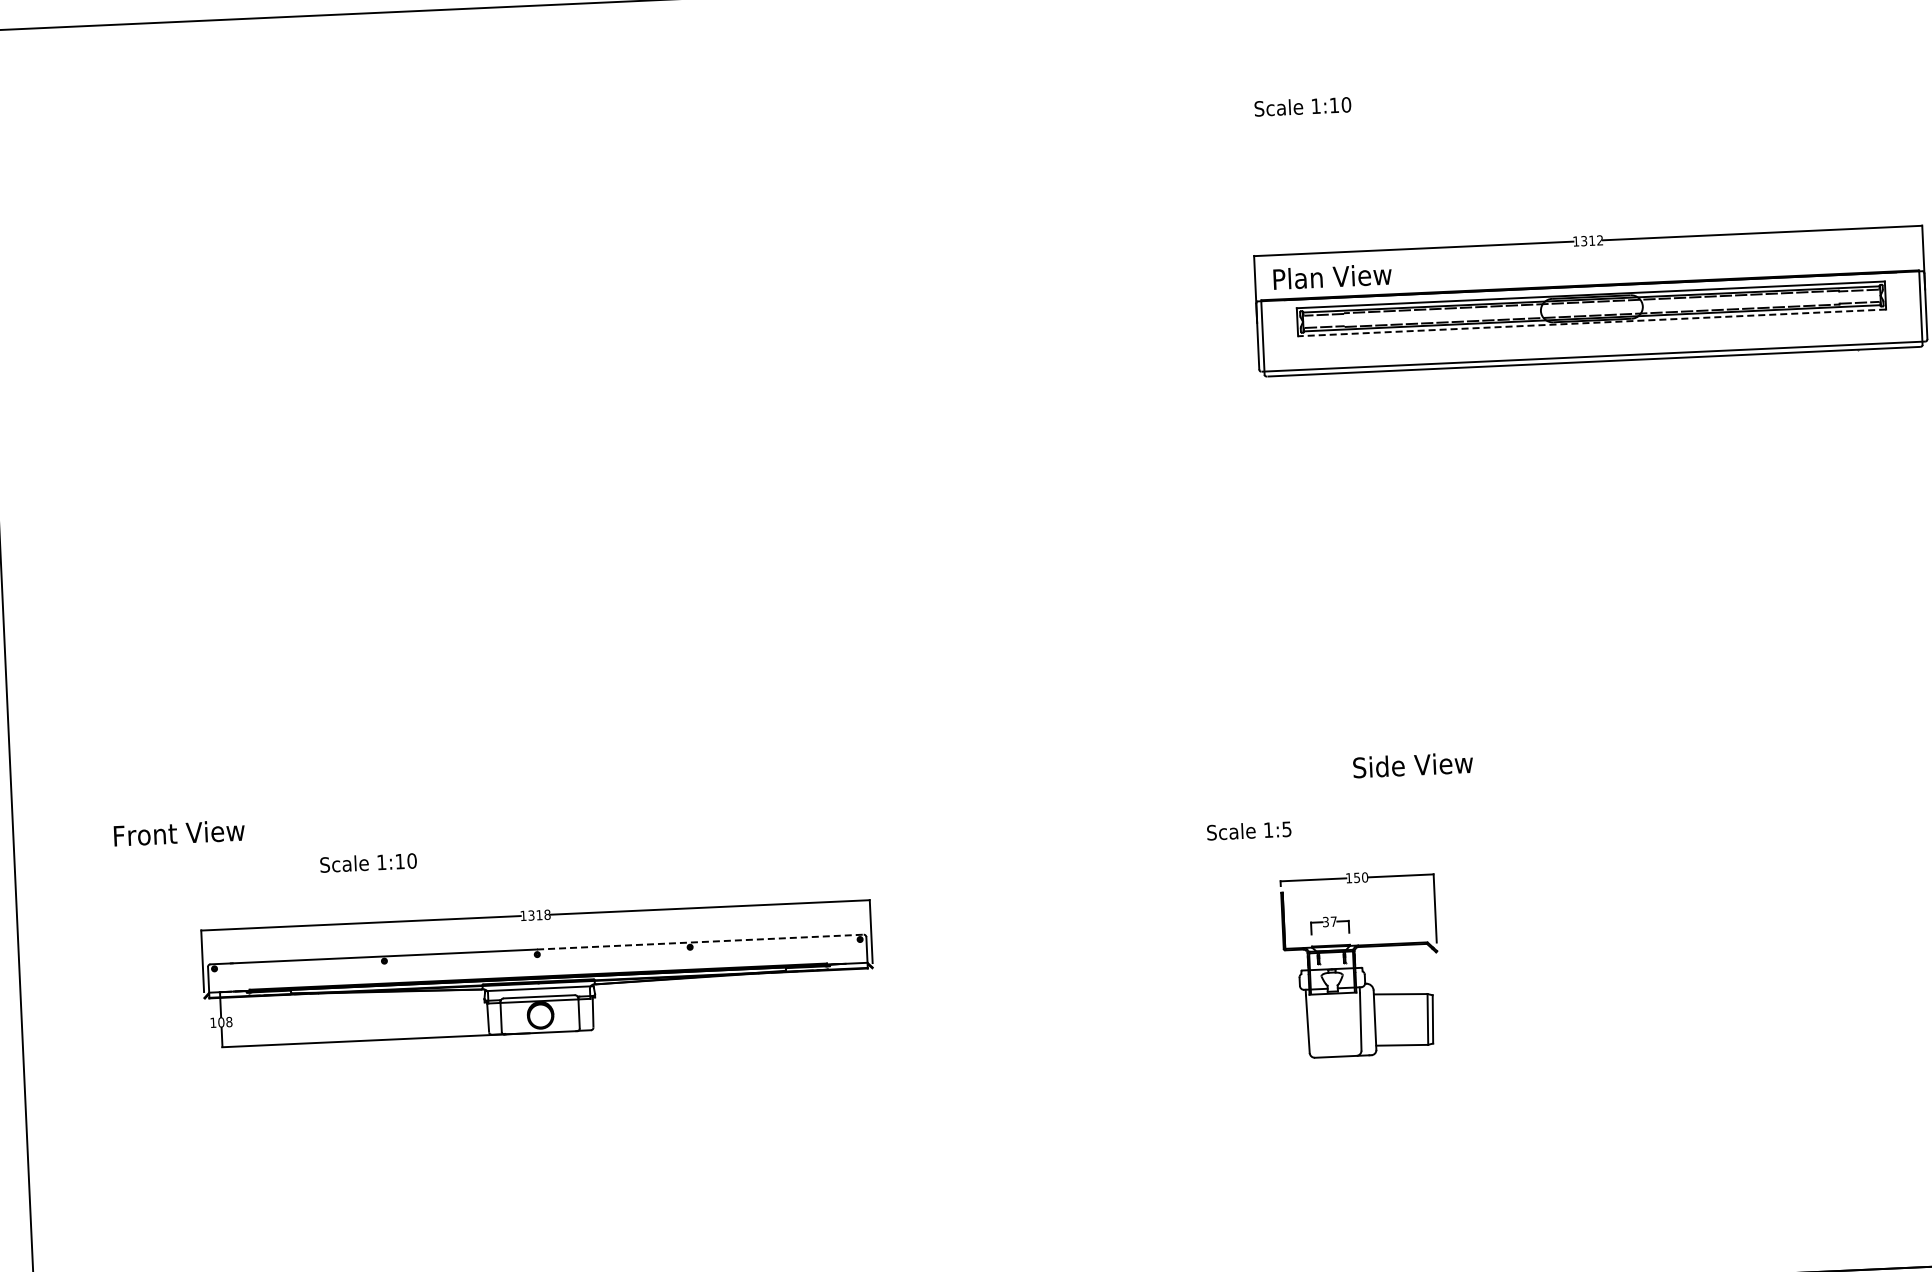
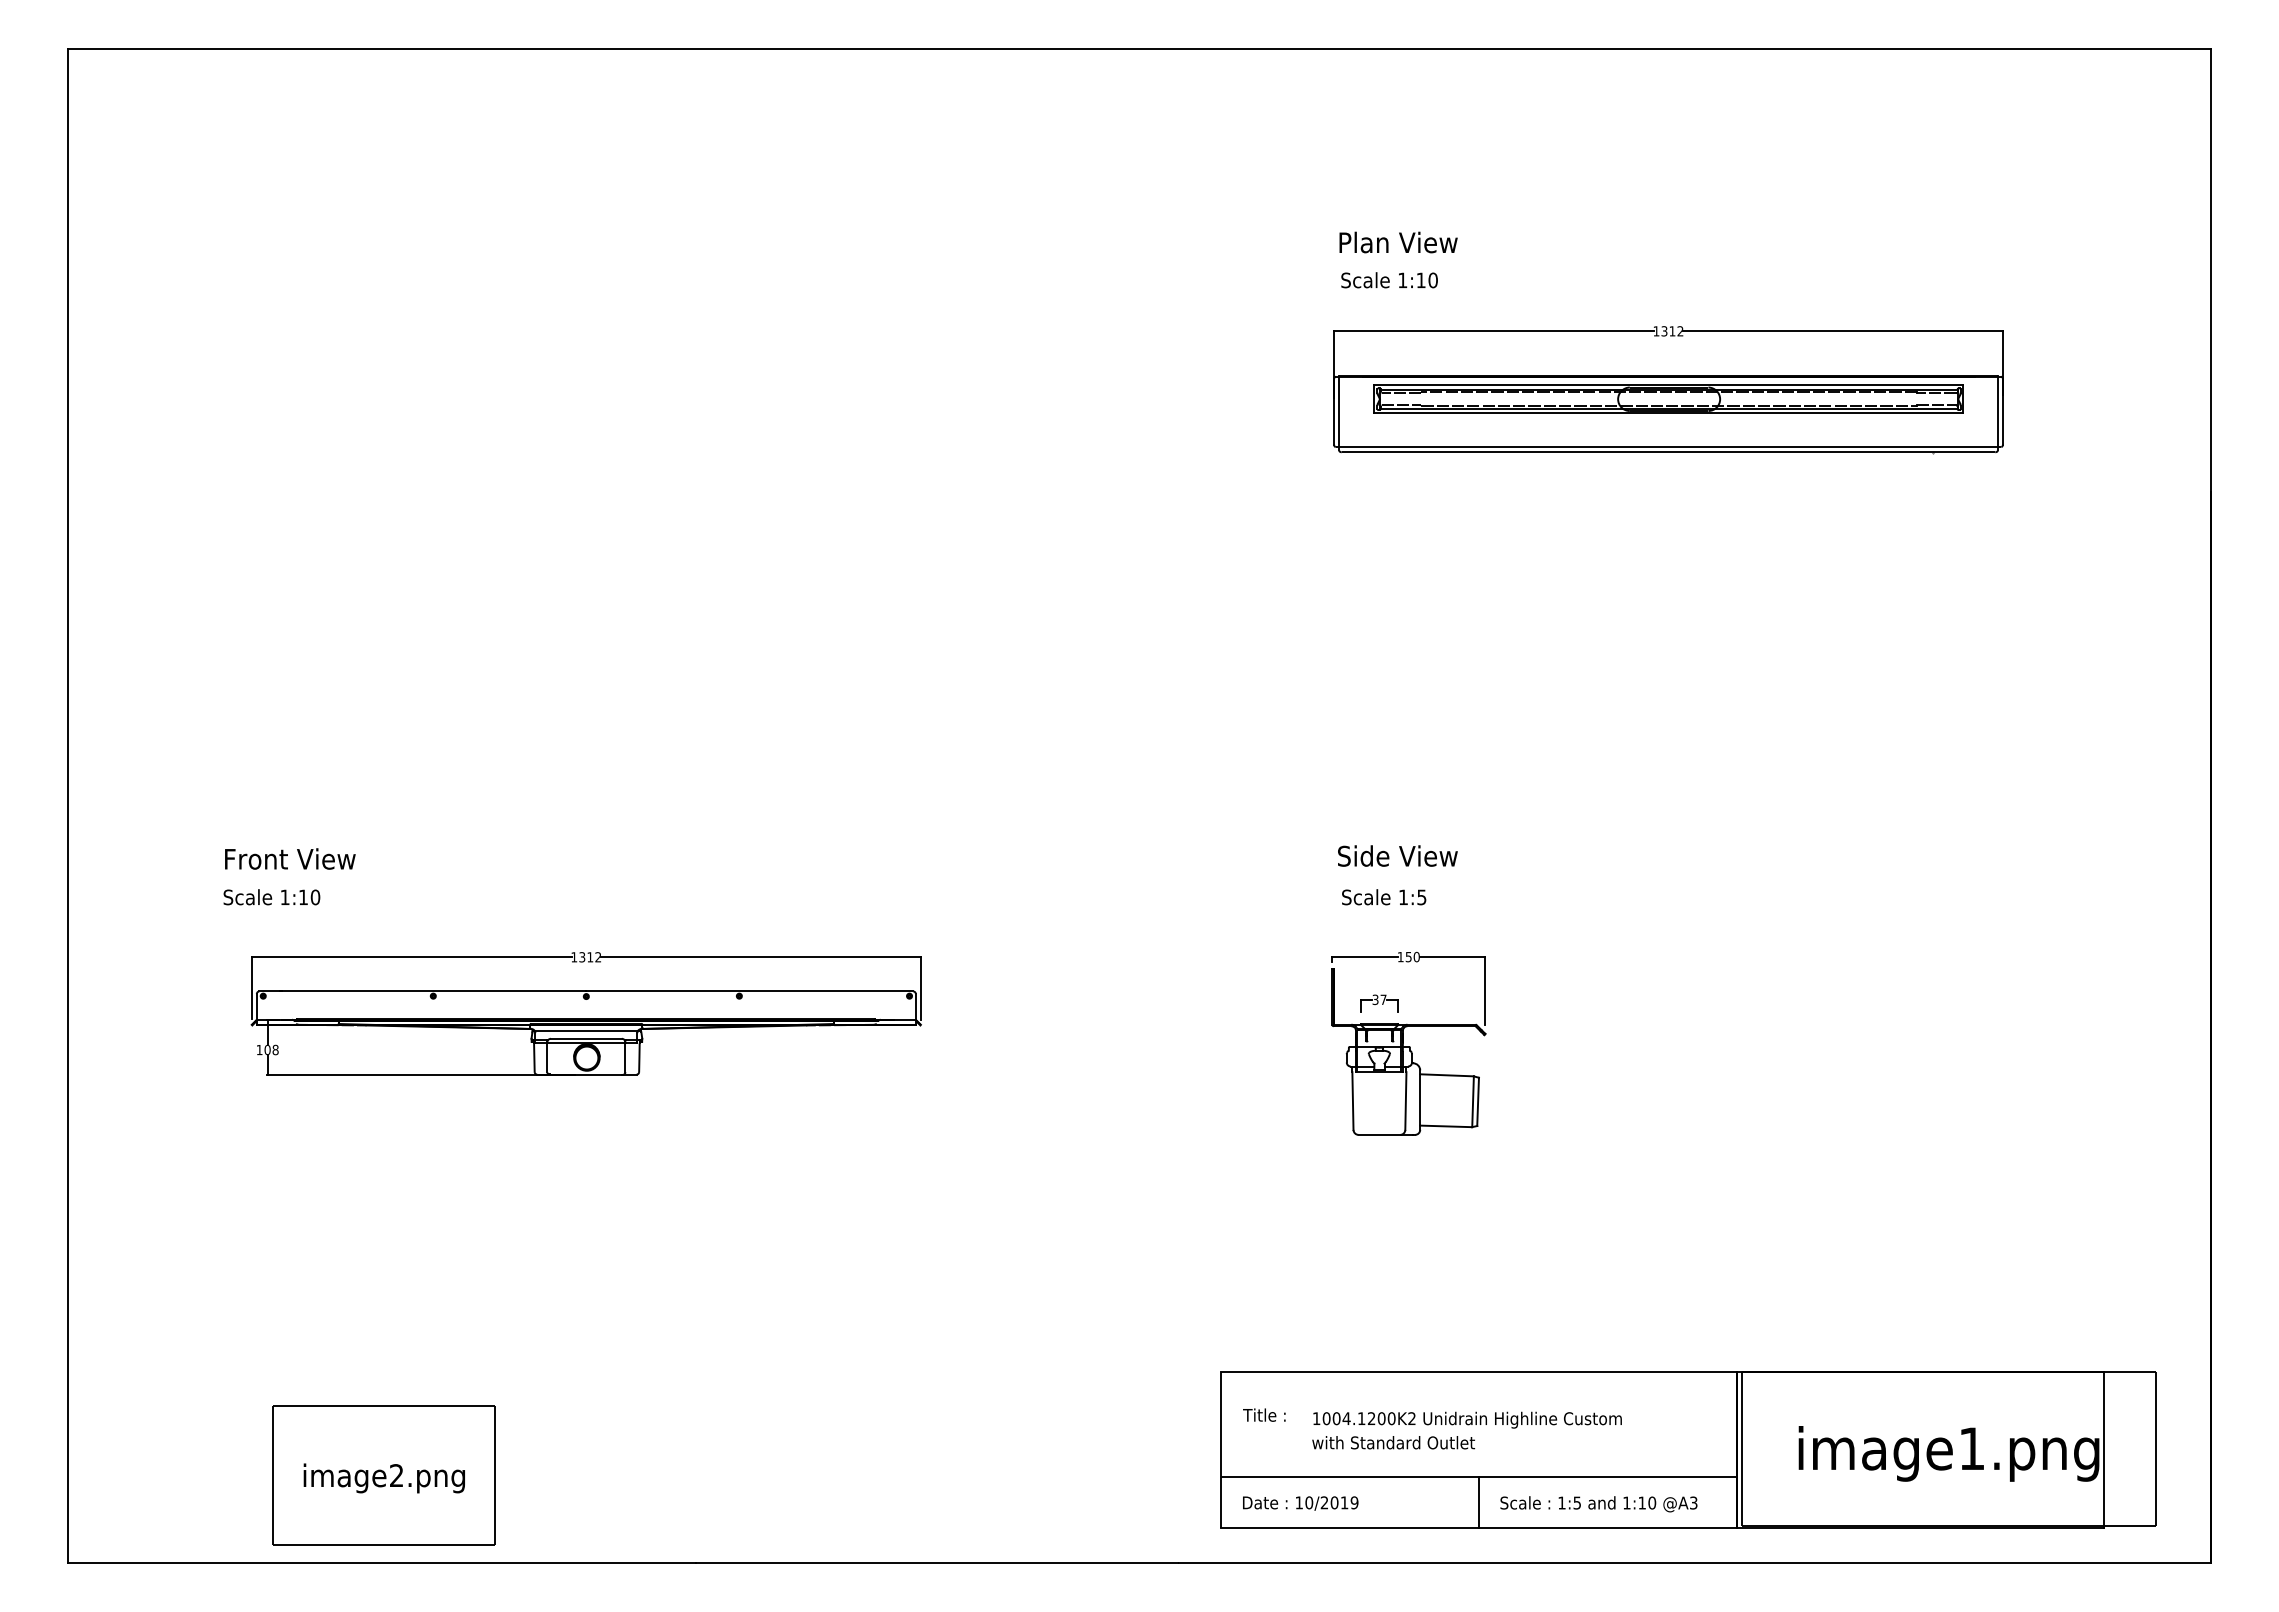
text: (1302, 106) -> (1389, 280), moved
text: (1332, 276) -> (1398, 242), moved
line: (1591, 323) -> (1668, 413), dashed -> solid
text: (1412, 764) -> (1397, 855), moved
text: (1249, 831) -> (1384, 897), moved
text: (179, 832) -> (290, 858), moved
text: (368, 863) -> (271, 897), moved
text: (547, 915) -> (598, 957), 1318 -> 1312
line: (701, 942) -> (750, 991), dashed -> solid

